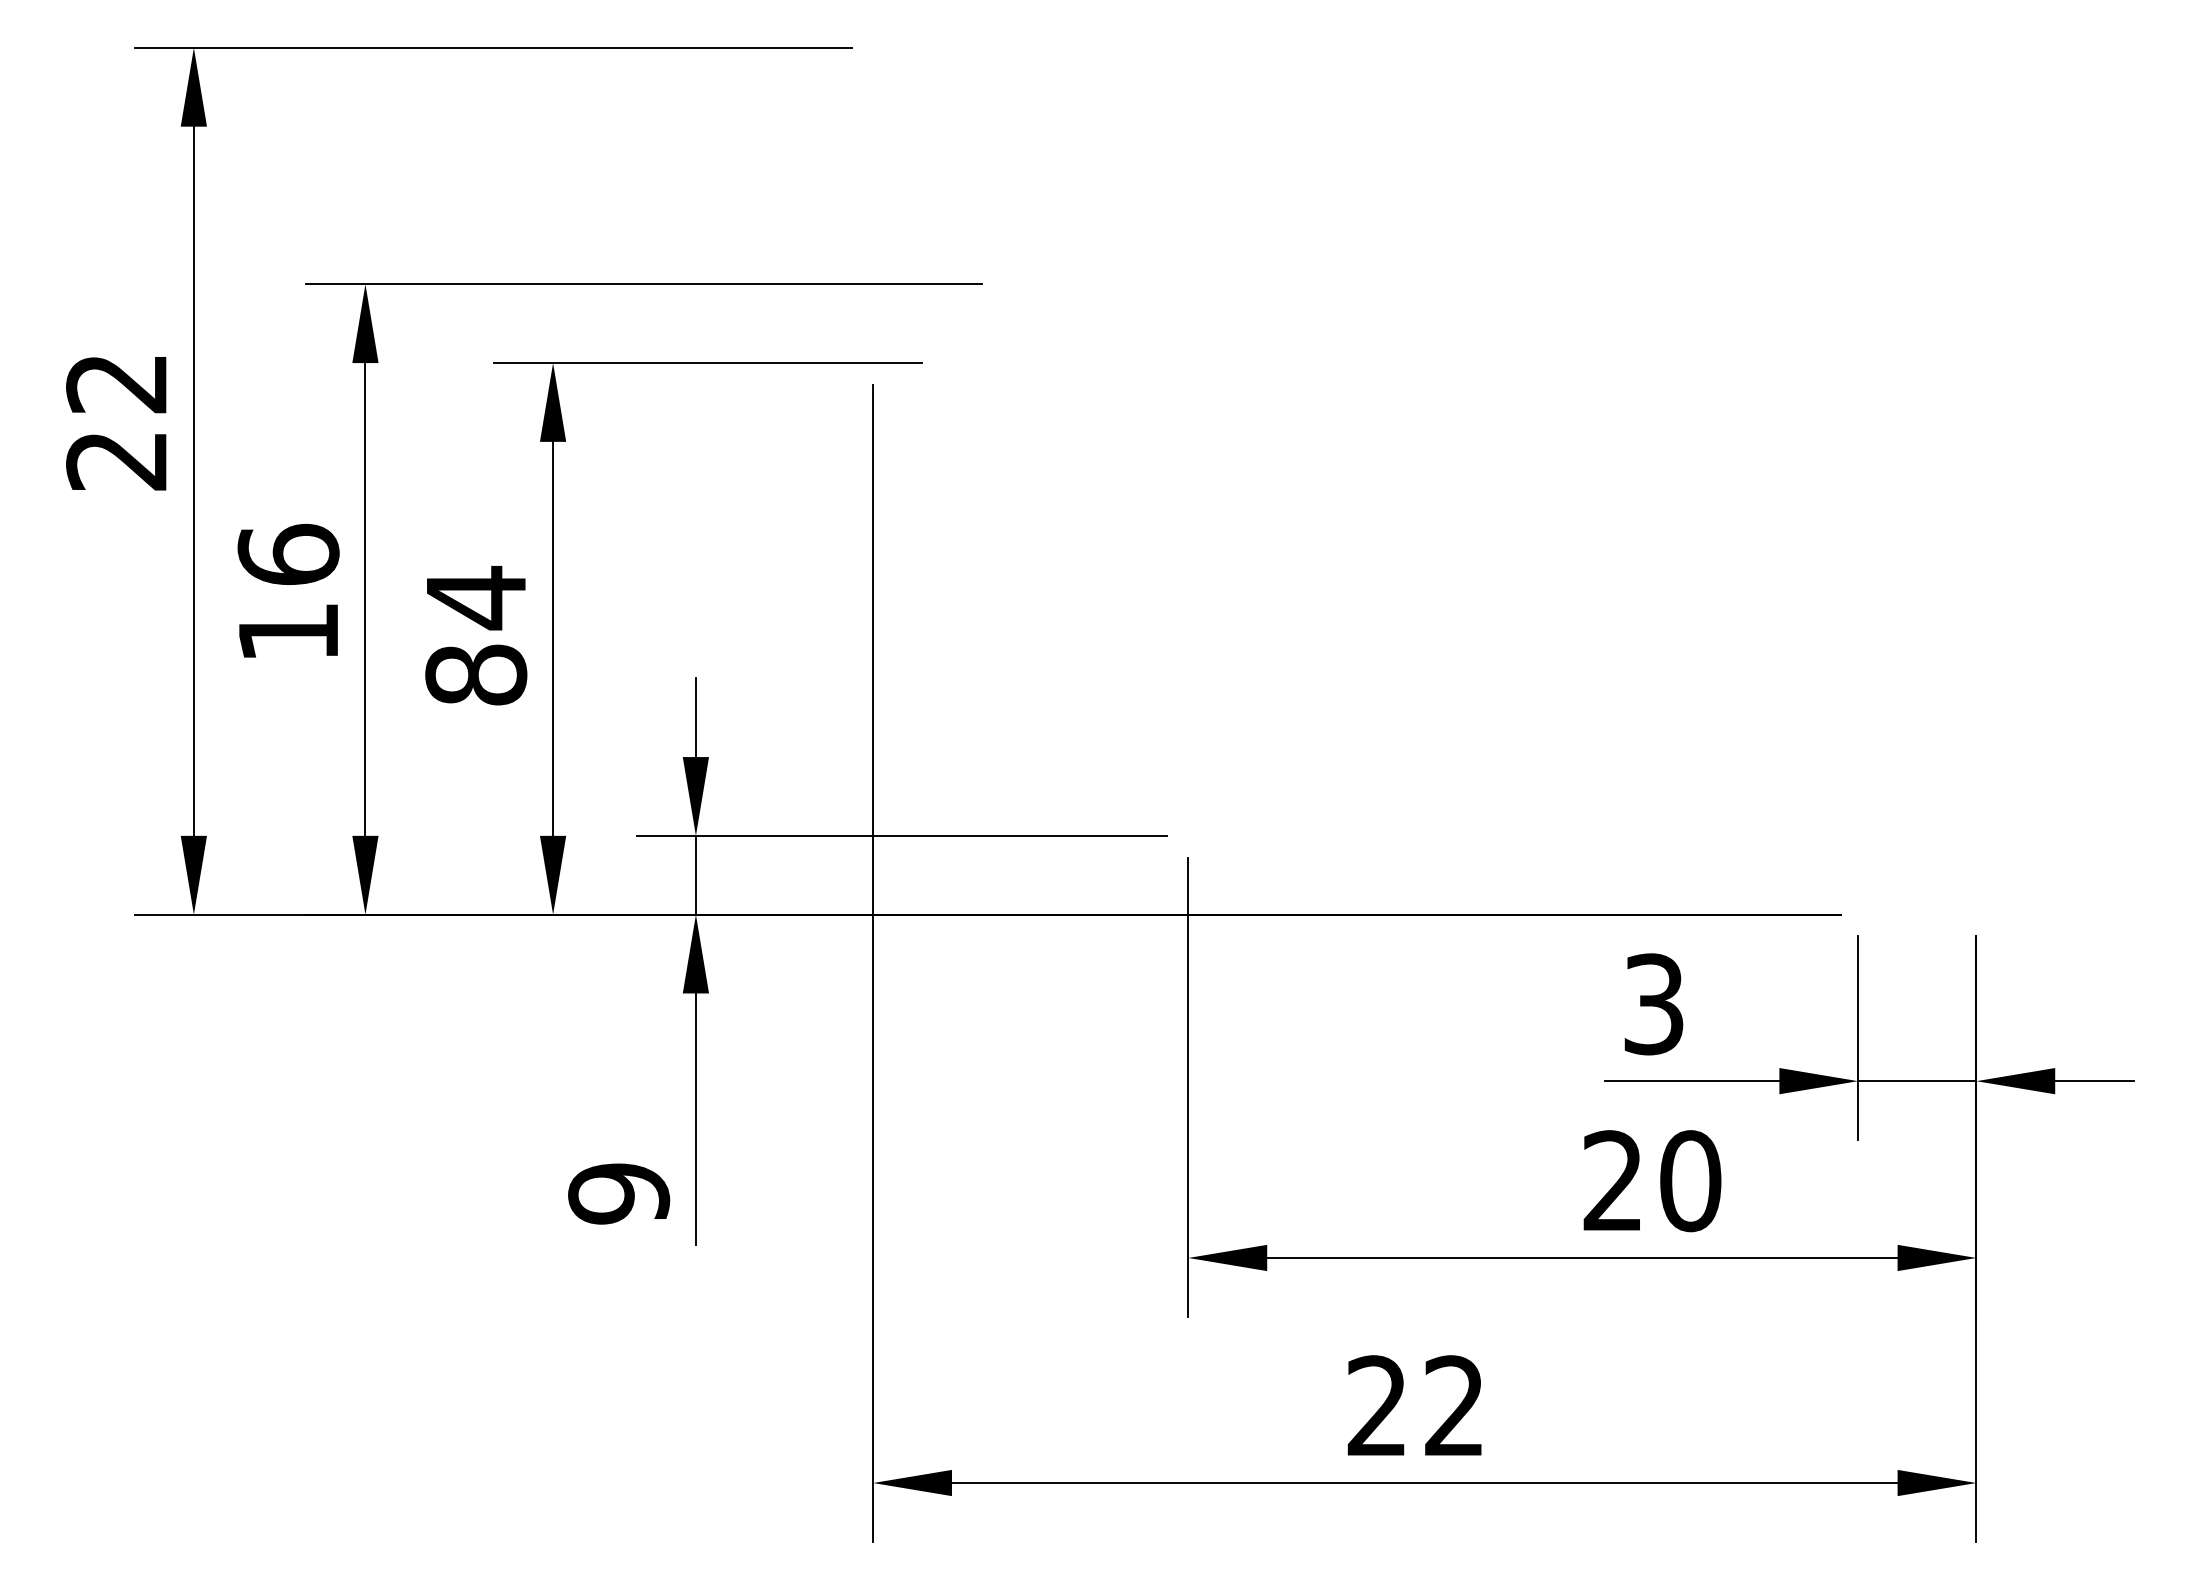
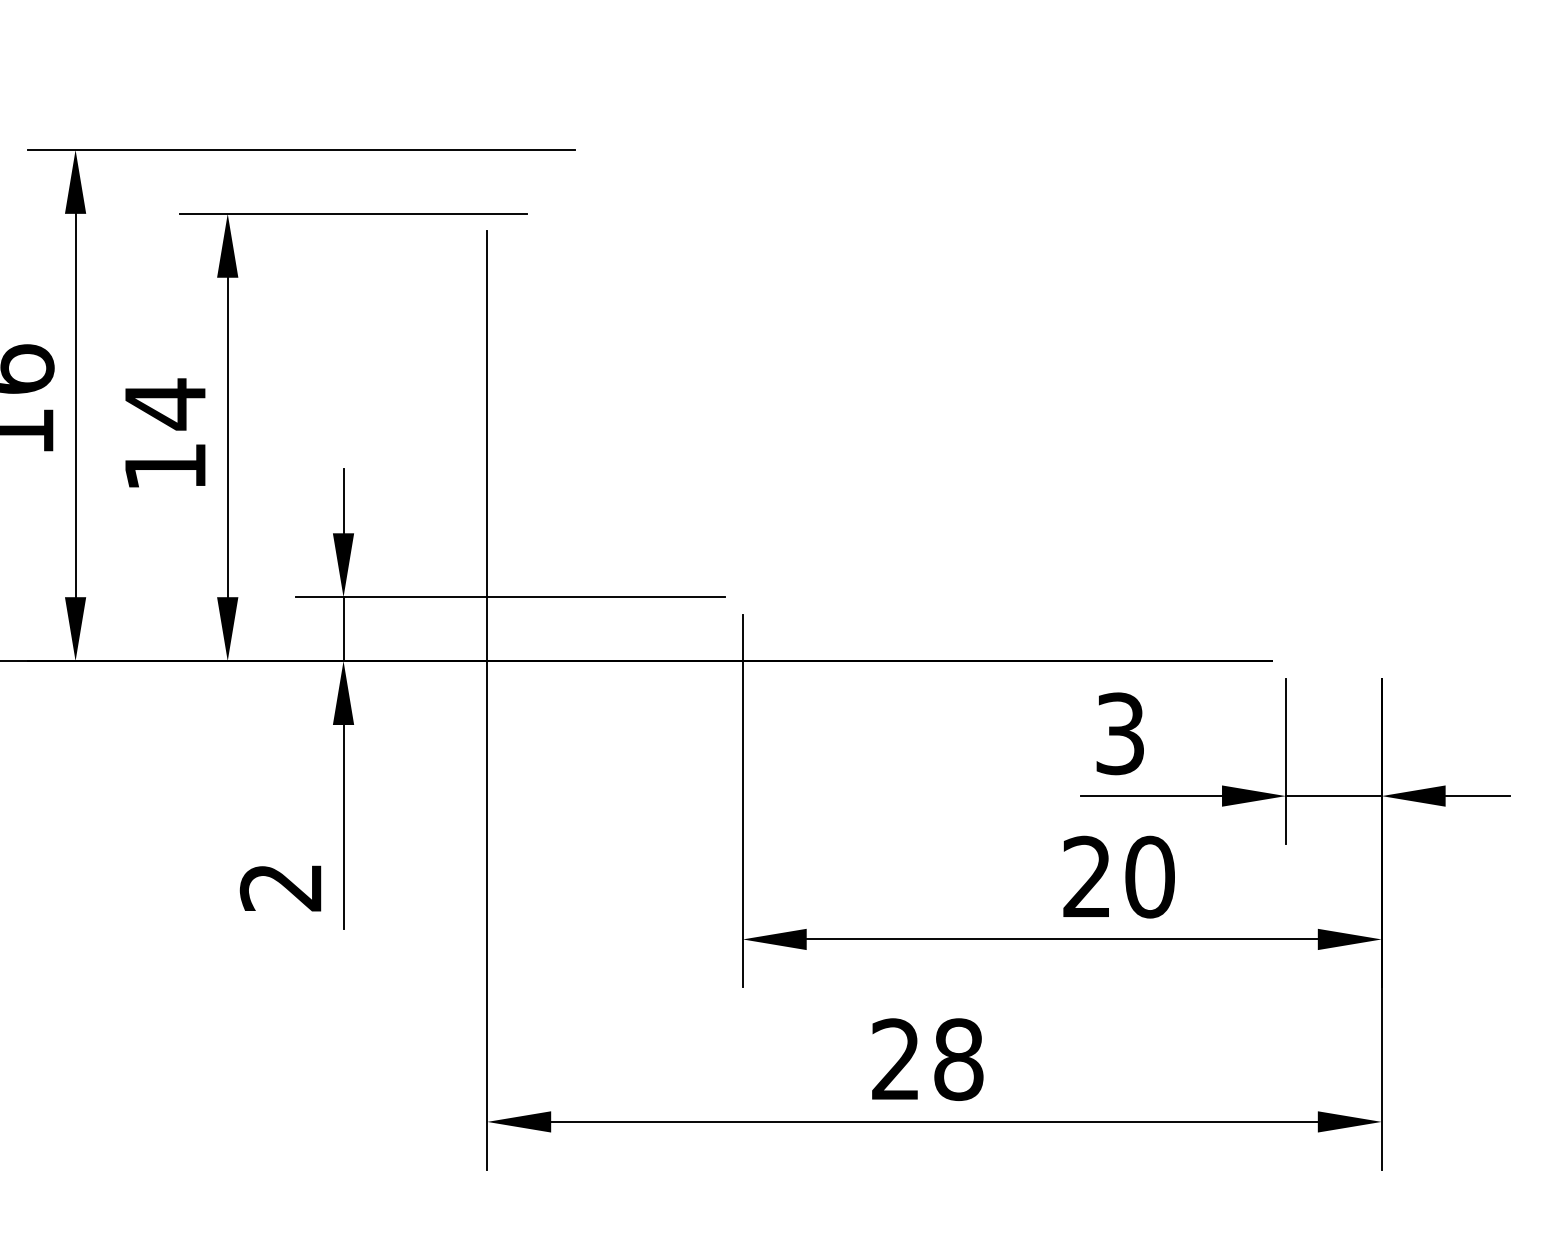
text: (476, 674) -> (165, 466), 84 -> 14
text: (619, 1193) -> (281, 887), 9 -> 2
text: (1454, 1406) -> (958, 1059), 22 -> 28

